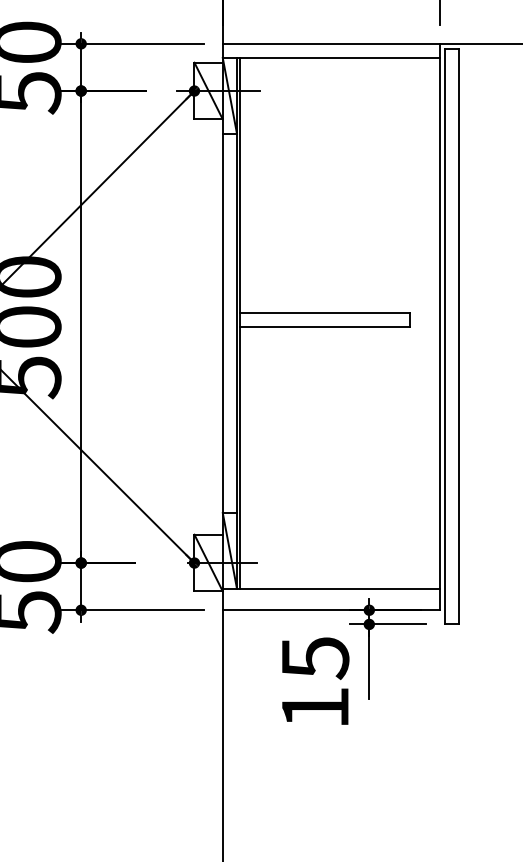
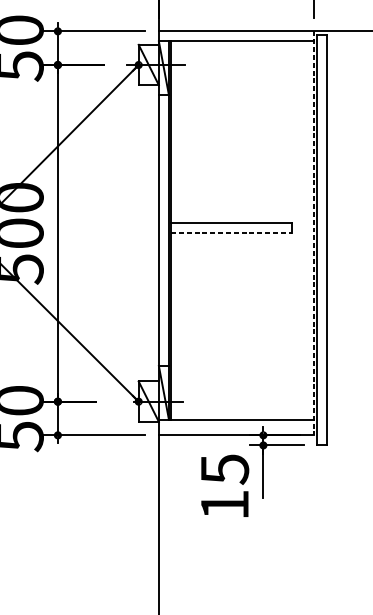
line: (324, 327) -> (231, 233), solid -> dashed
line: (439, 327) -> (313, 233), solid -> dashed

